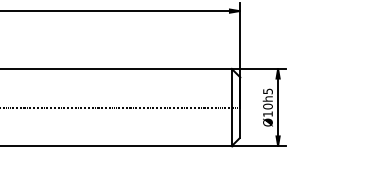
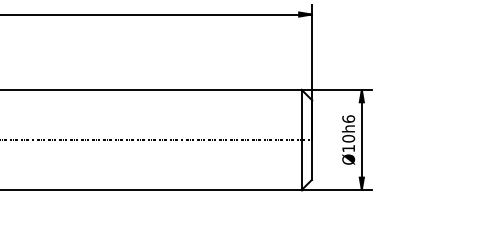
text: (267, 91) -> (348, 119), Ø10h5 -> Ø10h6

